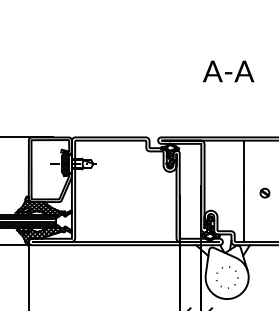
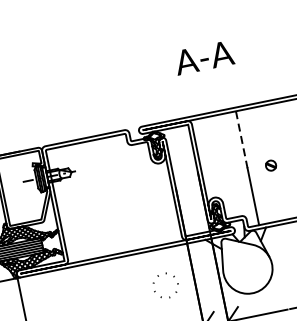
text: (228, 71) -> (204, 57), moved
line: (244, 166) -> (241, 140), solid -> dashed
circle: (227, 277) -> (166, 285), moved

